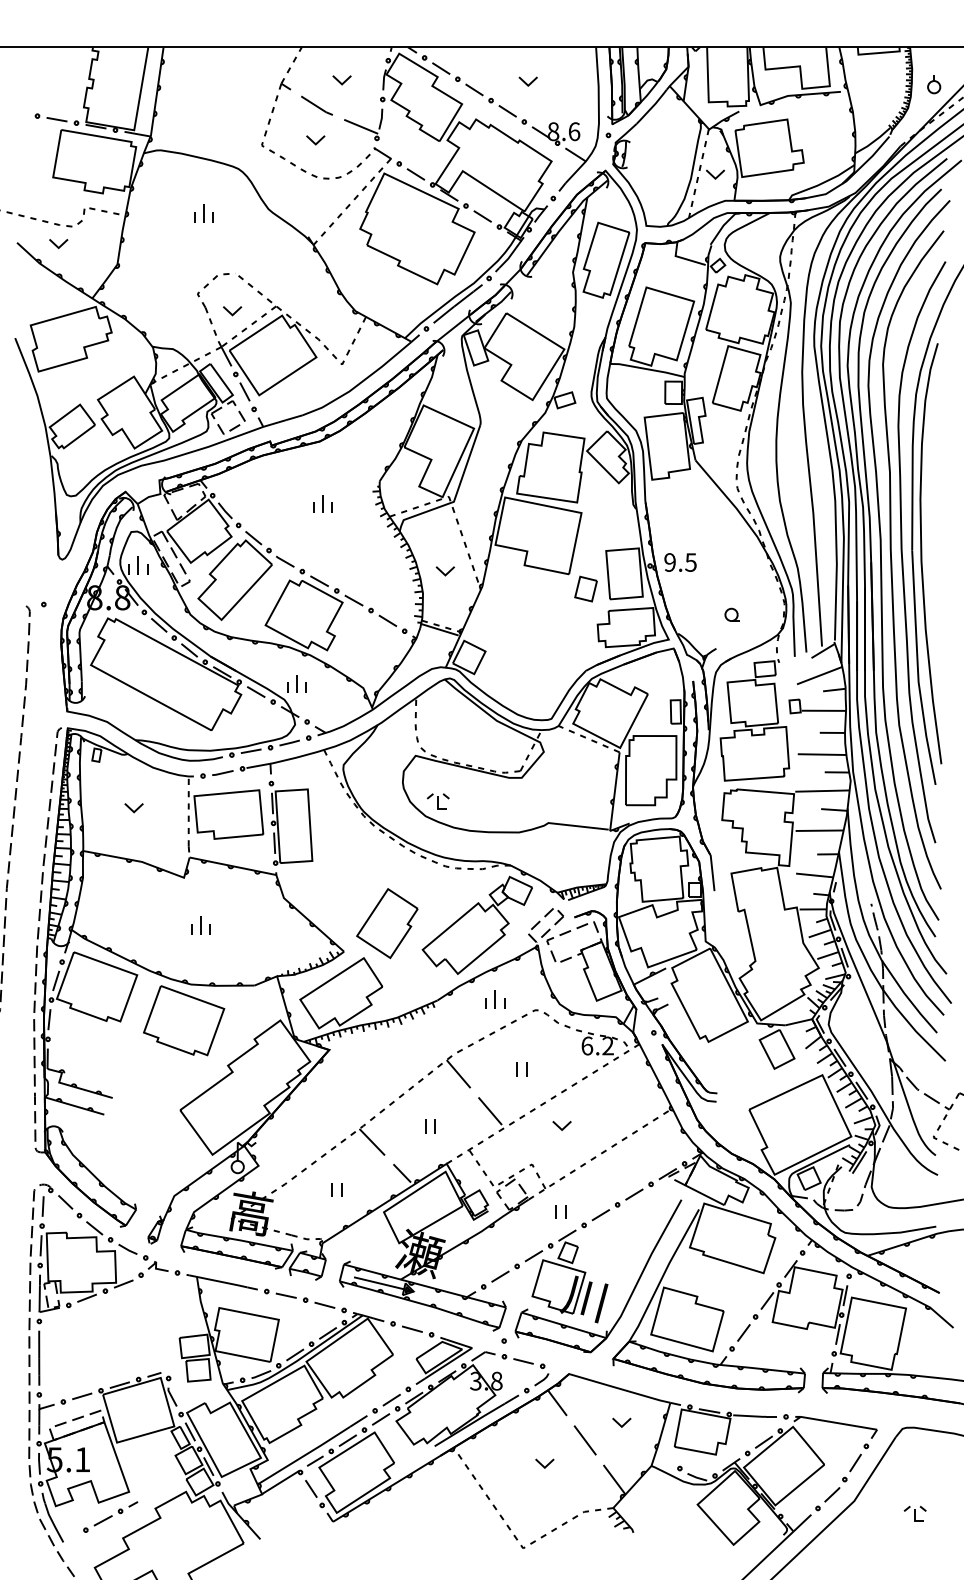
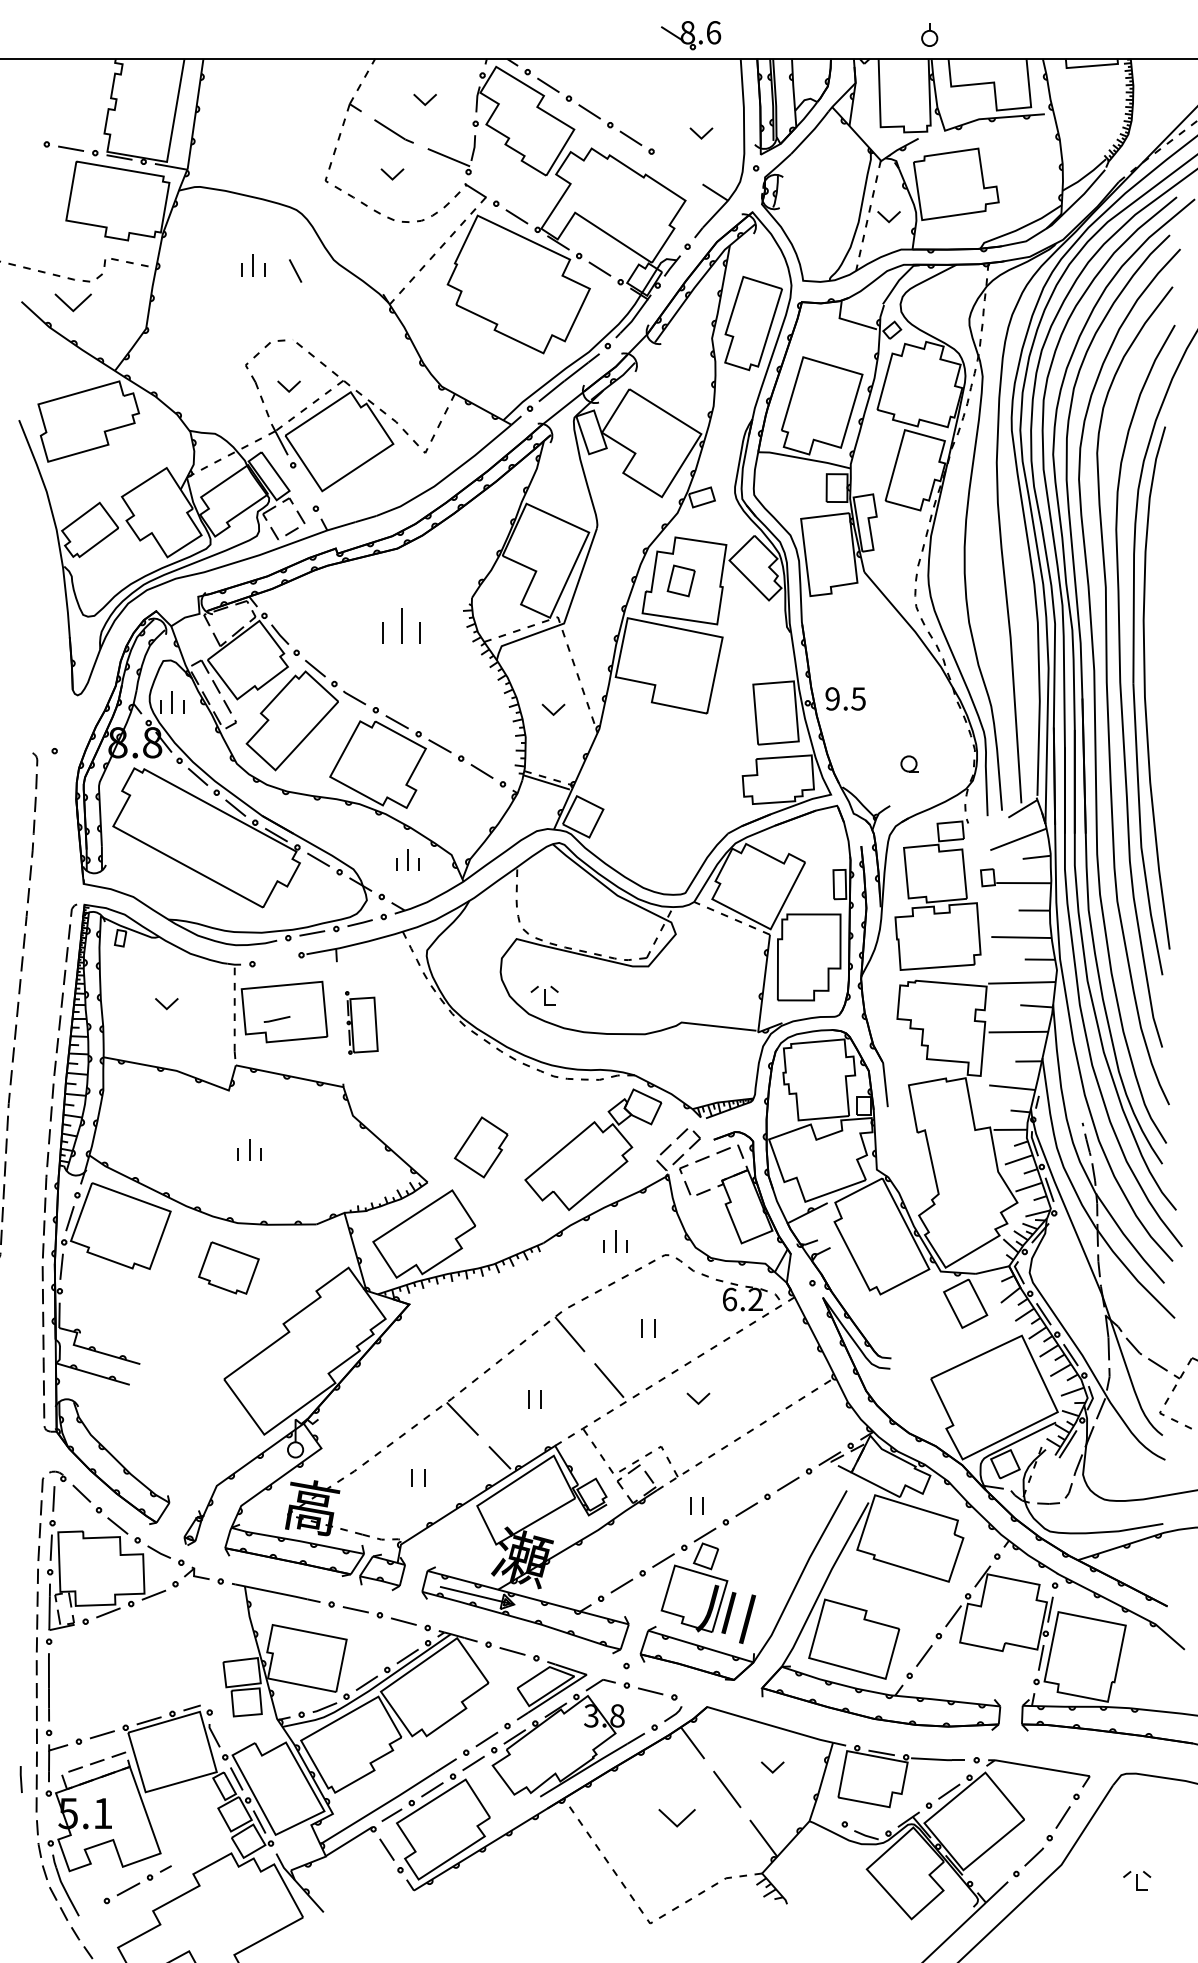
part: (528, 81) -> (701, 133), moved
part: (934, 84) -> (929, 34), moved
part: (556, 133) -> (691, 35), moved
part: (58, 244) -> (72, 303), size x1.6
line: (244, 391) -> (295, 270), moved
part: (323, 504) -> (401, 626), size x1.6
part: (585, 588) -> (680, 580), moved
part: (296, 683) -> (407, 859), moved
line: (222, 773) -> (276, 1019), moved
part: (290, 823) -> (361, 1022), size x0.6
part: (386, 923) -> (480, 1147), size x0.7
part: (183, 1020) -> (228, 1267), size x0.6
line: (38, 1463) -> (20, 1779), moved
part: (544, 1463) -> (676, 1818), size x1.6

